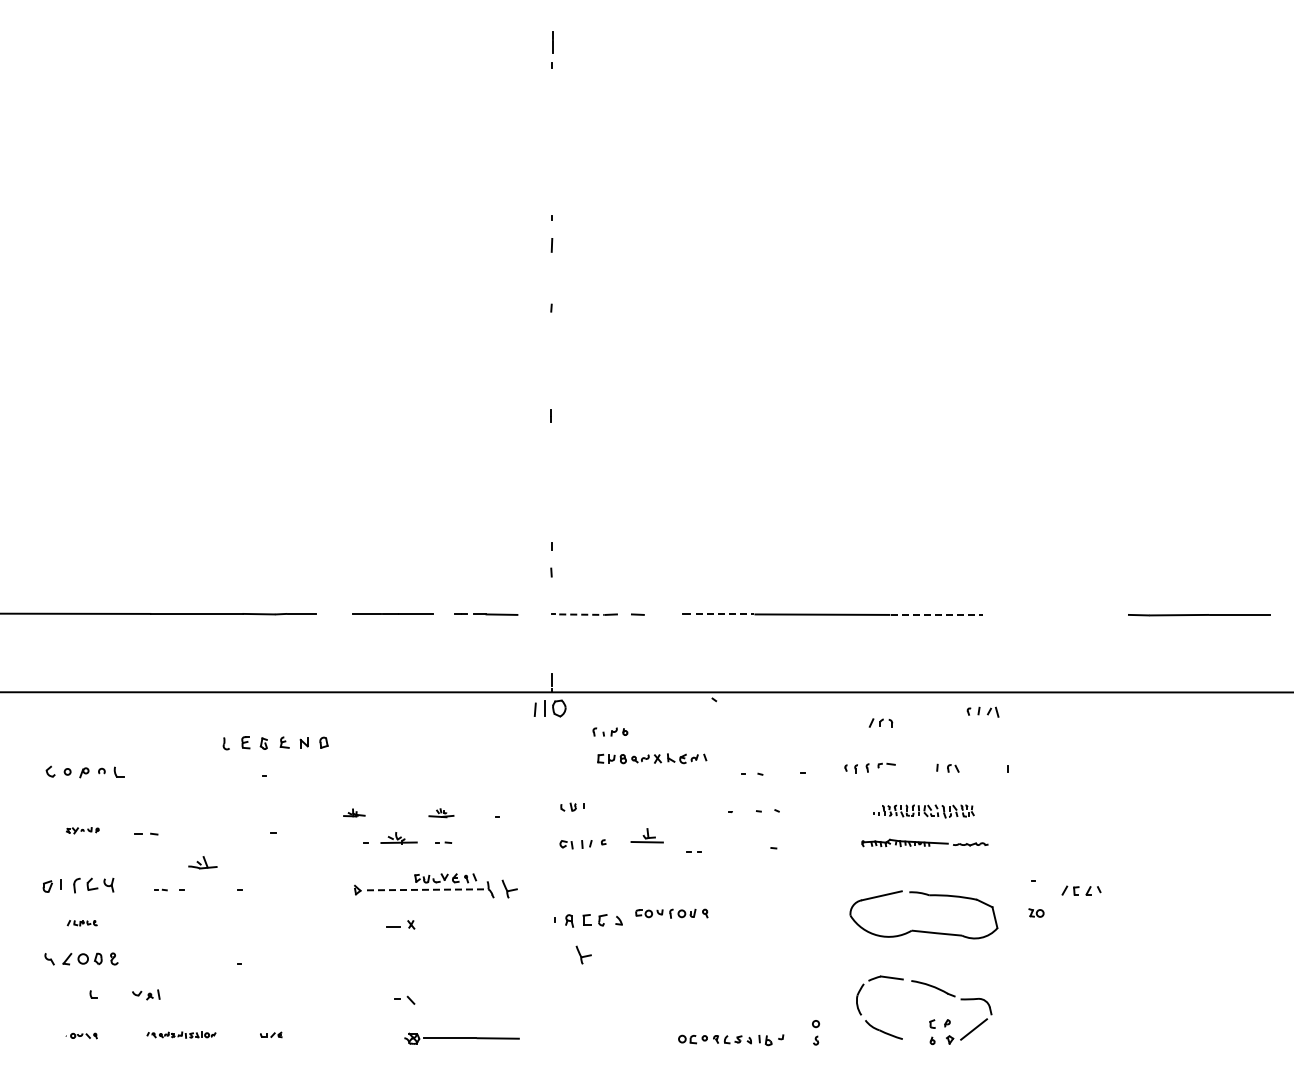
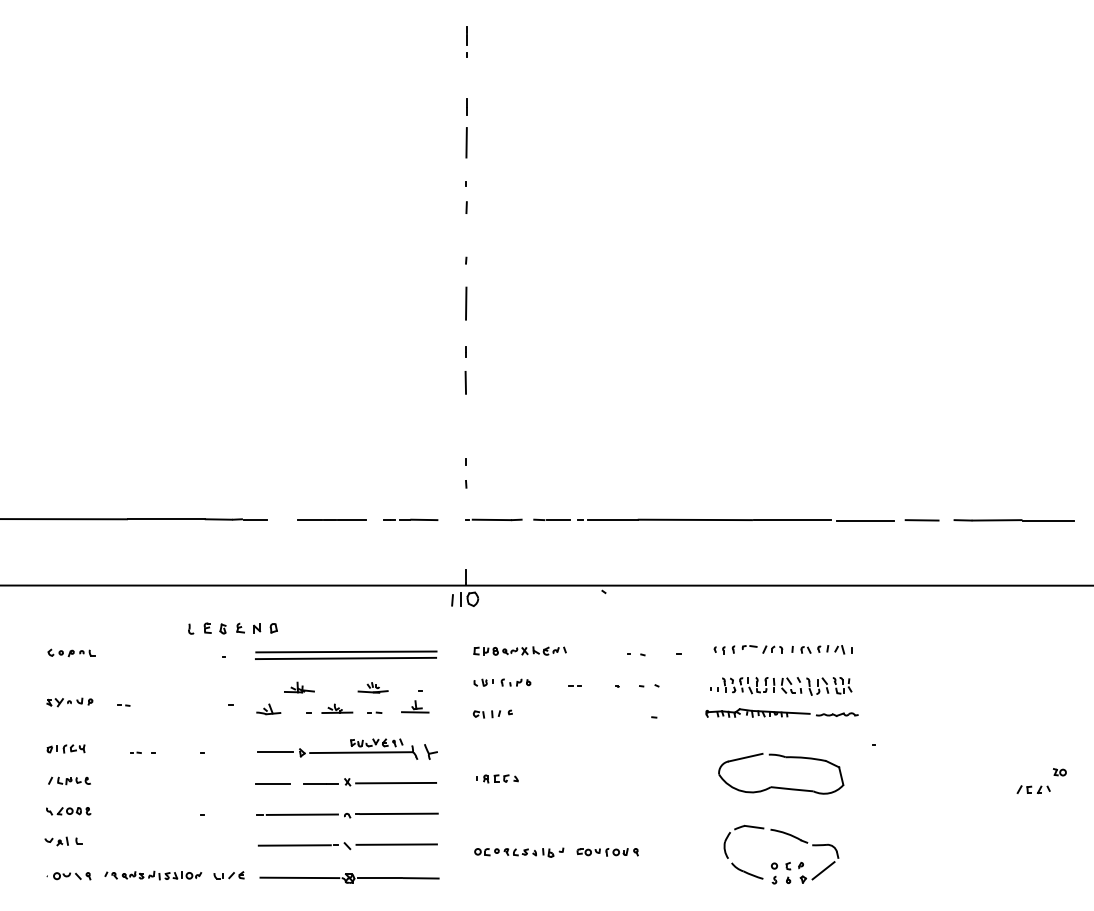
line: (551, 126) -> (466, 107), added
line: (551, 168) -> (466, 142), added
line: (551, 358) -> (466, 303), added
line: (550, 452) -> (465, 382), added
line: (581, 614) -> (491, 519), dashed -> solid
line: (659, 614) -> (557, 519), added
line: (725, 614) -> (613, 519), dashed -> solid
line: (937, 614) -> (792, 519), dashed -> solid
line: (1090, 614) -> (922, 519), added
line: (1023, 615) -> (865, 520), added
part: (982, 711) -> (830, 649), moved
part: (880, 722) -> (772, 649), moved
part: (610, 731) -> (516, 682), moved
part: (652, 758) -> (520, 650), moved
line: (409, 770) -> (346, 651), added
part: (84, 771) -> (71, 652), size x0.71
line: (408, 778) -> (345, 658), added
part: (923, 811) -> (780, 686), size x1.67
part: (354, 812) -> (299, 687), size x1.67
part: (441, 812) -> (373, 687), size x1.43
part: (82, 830) -> (69, 702), size x1.67
part: (146, 834) -> (123, 705), size x0.62
part: (646, 835) -> (414, 706), moved
part: (924, 842) -> (781, 712), size x1.43
line: (691, 851) -> (572, 686), moved
part: (202, 862) -> (268, 709), moved
part: (77, 885) -> (65, 748), size x0.62
line: (326, 889) -> (275, 752), added
line: (427, 889) -> (361, 752), dashed -> solid
part: (1081, 890) -> (1033, 789), moved
part: (1036, 912) -> (1059, 771), moved
part: (671, 913) -> (607, 852), moved
part: (588, 920) -> (497, 778), size x0.71
part: (82, 922) -> (69, 780), size x1.67
line: (468, 925) -> (396, 782), added
line: (323, 926) -> (273, 783), added
line: (372, 926) -> (314, 783), added
part: (583, 954) -> (493, 807), removed
part: (81, 959) -> (68, 811), size x0.71
part: (410, 964) -> (346, 815), added
part: (146, 994) -> (56, 841), moved
line: (468, 998) -> (396, 844), added
line: (348, 999) -> (294, 845), added
part: (815, 1032) -> (774, 873), moved
part: (181, 1034) -> (153, 874), size x1.67
part: (271, 1034) -> (229, 874), size x1.67
part: (81, 1035) -> (68, 875), size x1.67
line: (354, 1037) -> (299, 877), added
part: (731, 1040) -> (519, 852), moved

